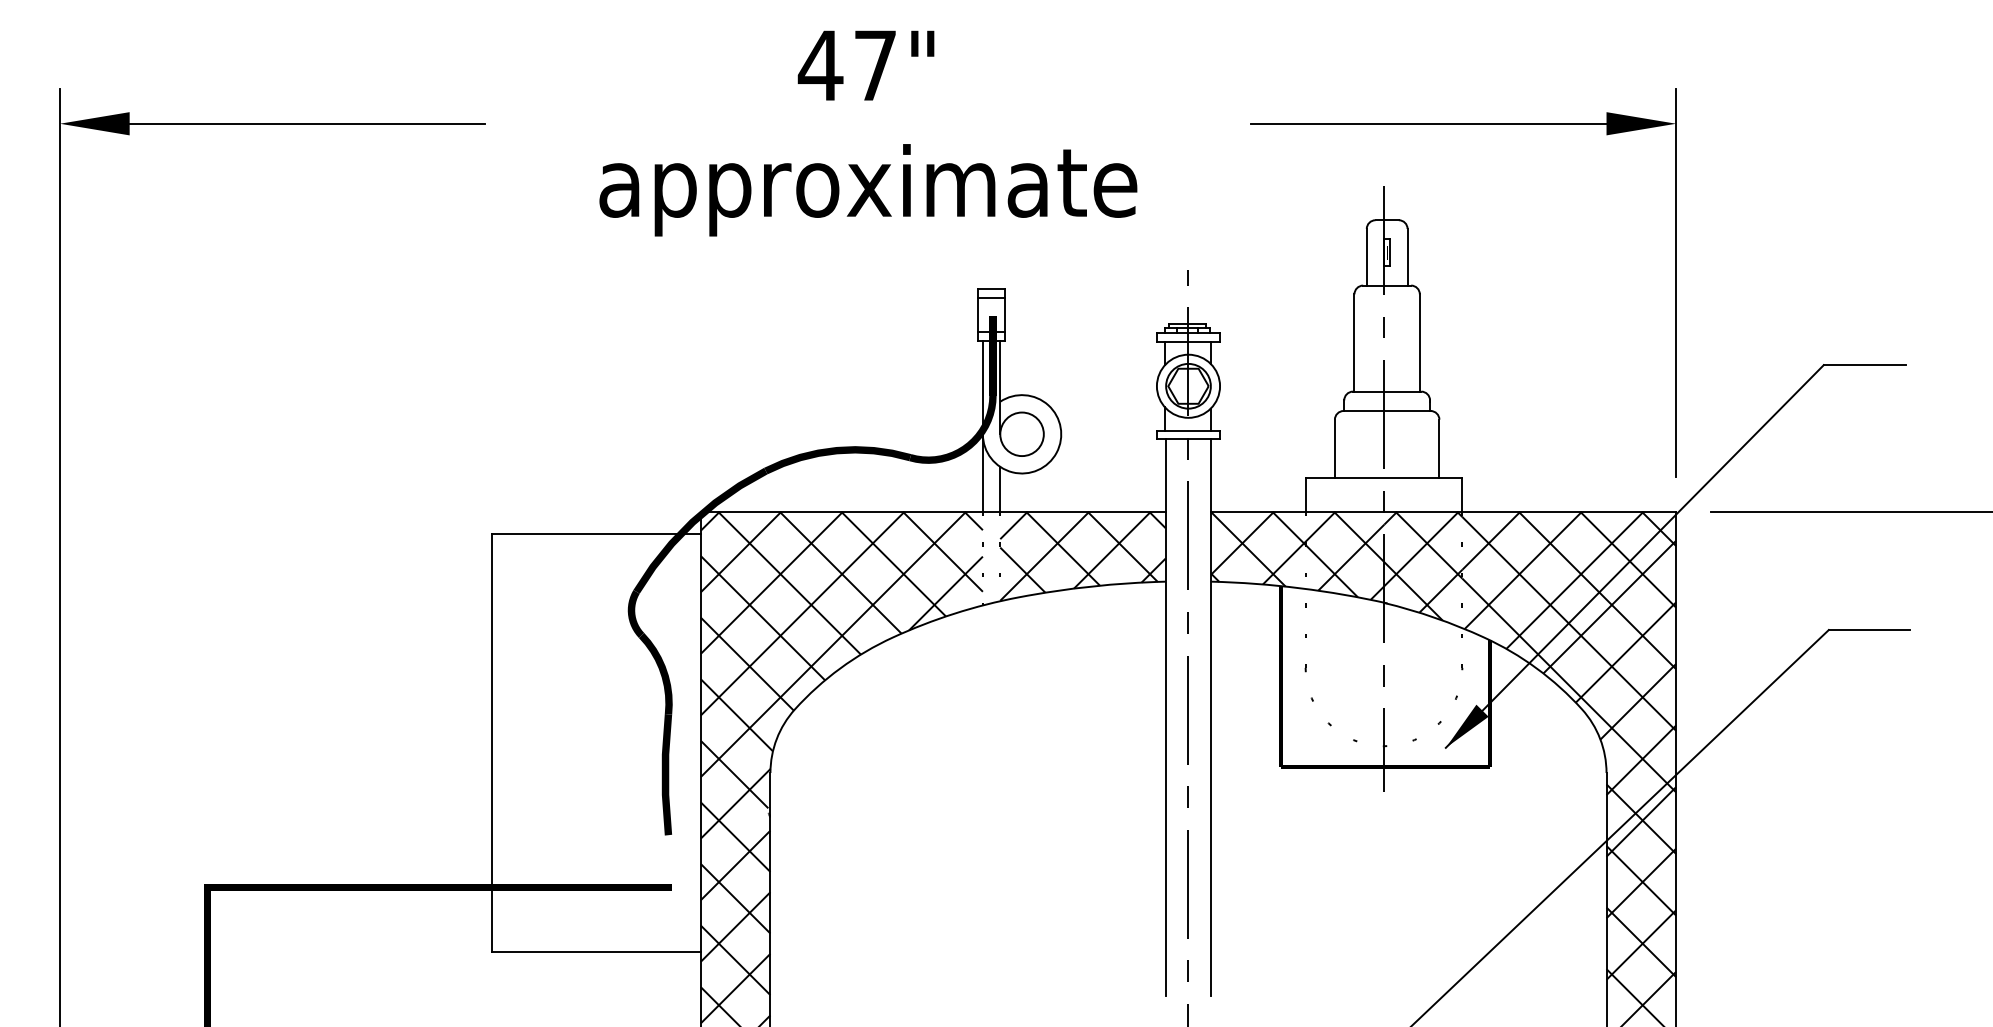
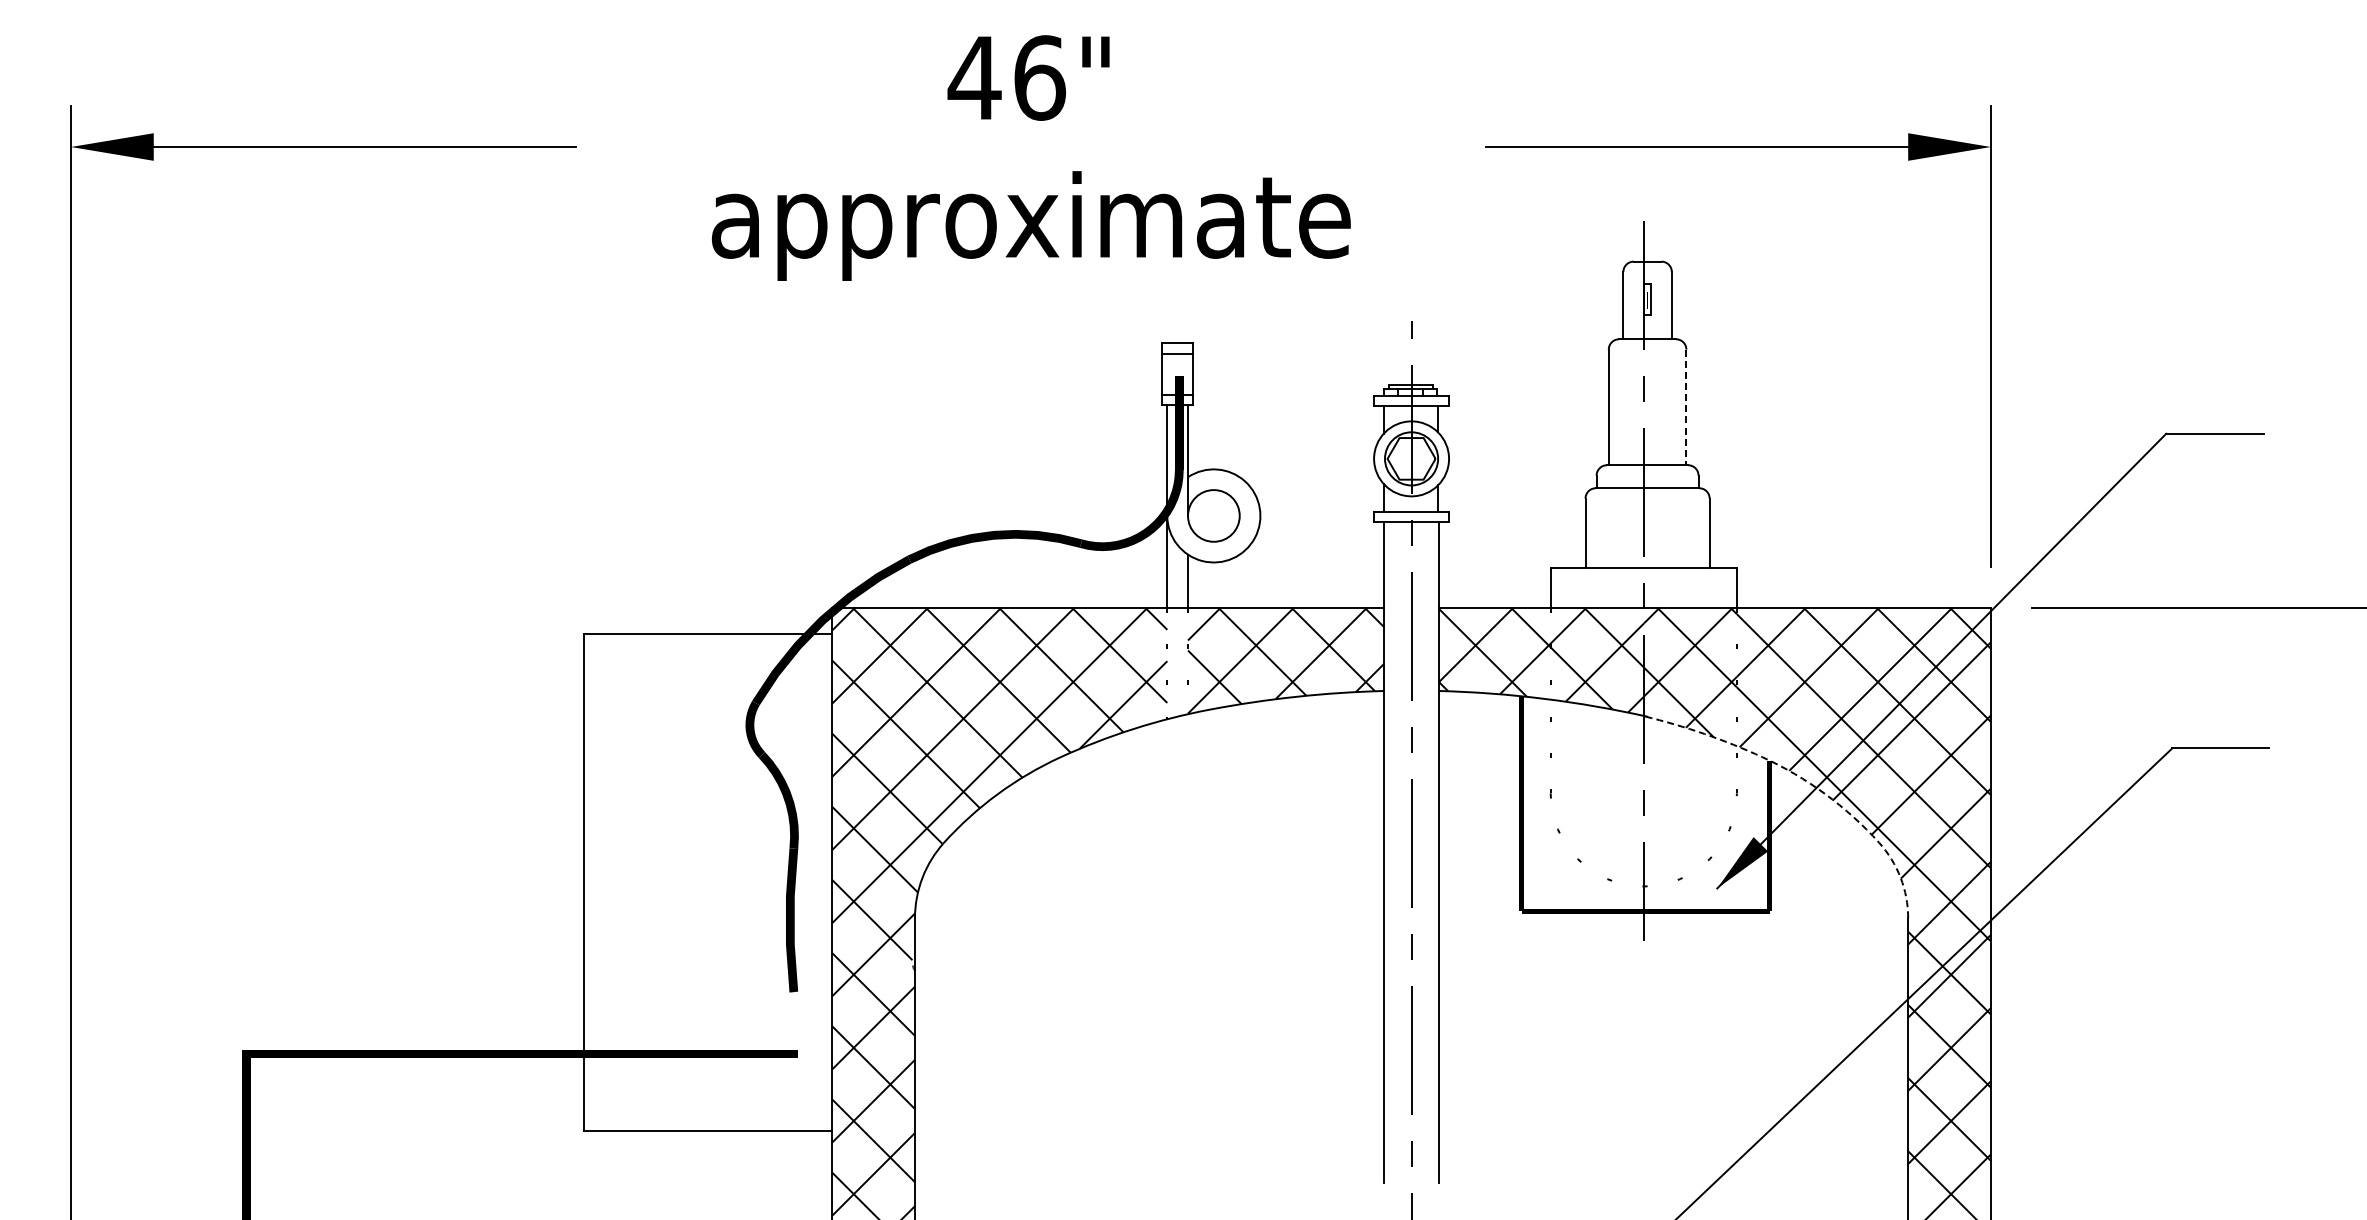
text: (875, 65) -> (1039, 77), 47" -> 46"
line: (1419, 343) -> (1686, 407), solid -> dashed
line: (1524, 659) -> (1810, 783), solid -> dashed

